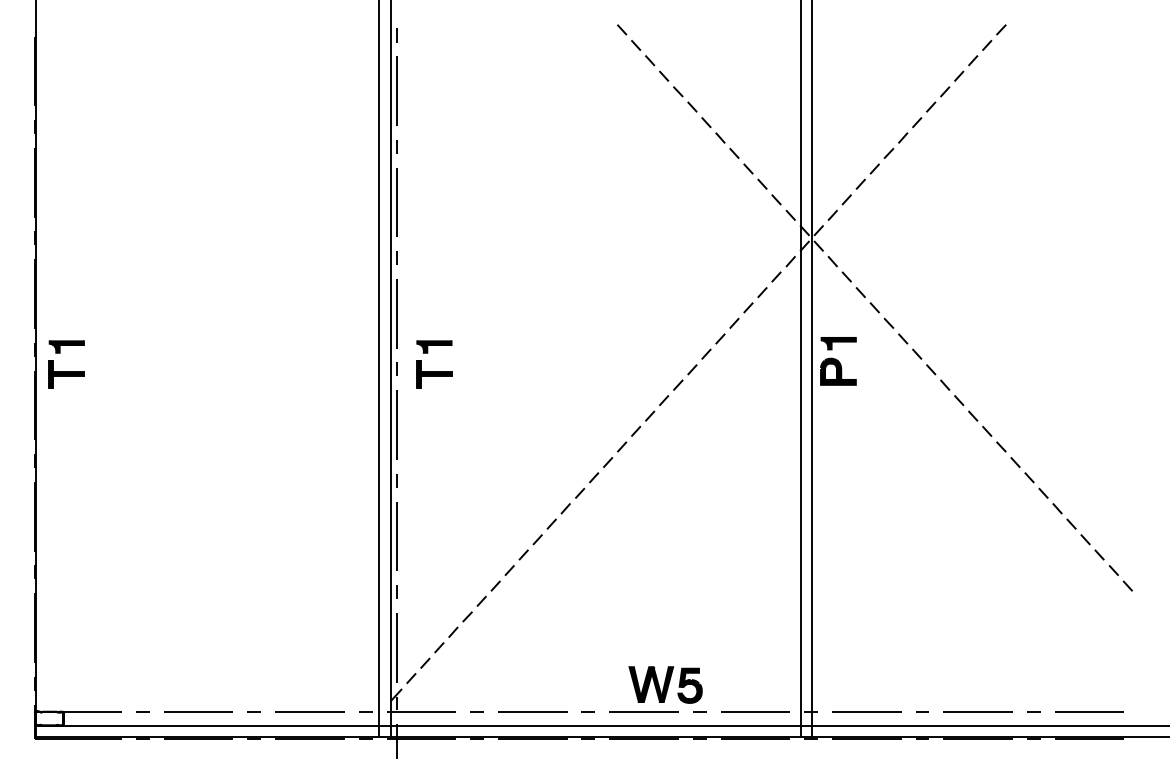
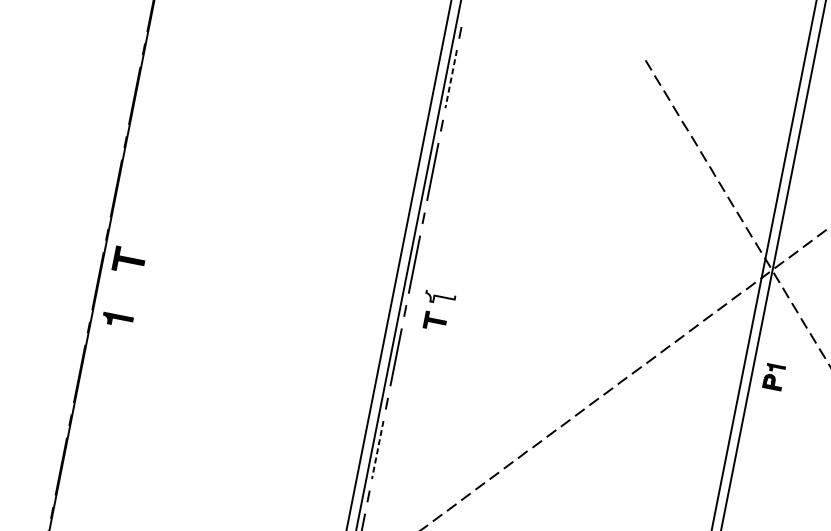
line: (397, 91) -> (451, 79), solid -> dashed
part: (66, 346) -> (117, 319), moved
fill: (434, 346) -> (440, 297), removed
part: (838, 361) -> (774, 377), size x0.6
part: (434, 374) -> (435, 321), size x0.7
line: (397, 536) -> (378, 450), solid -> dashed

